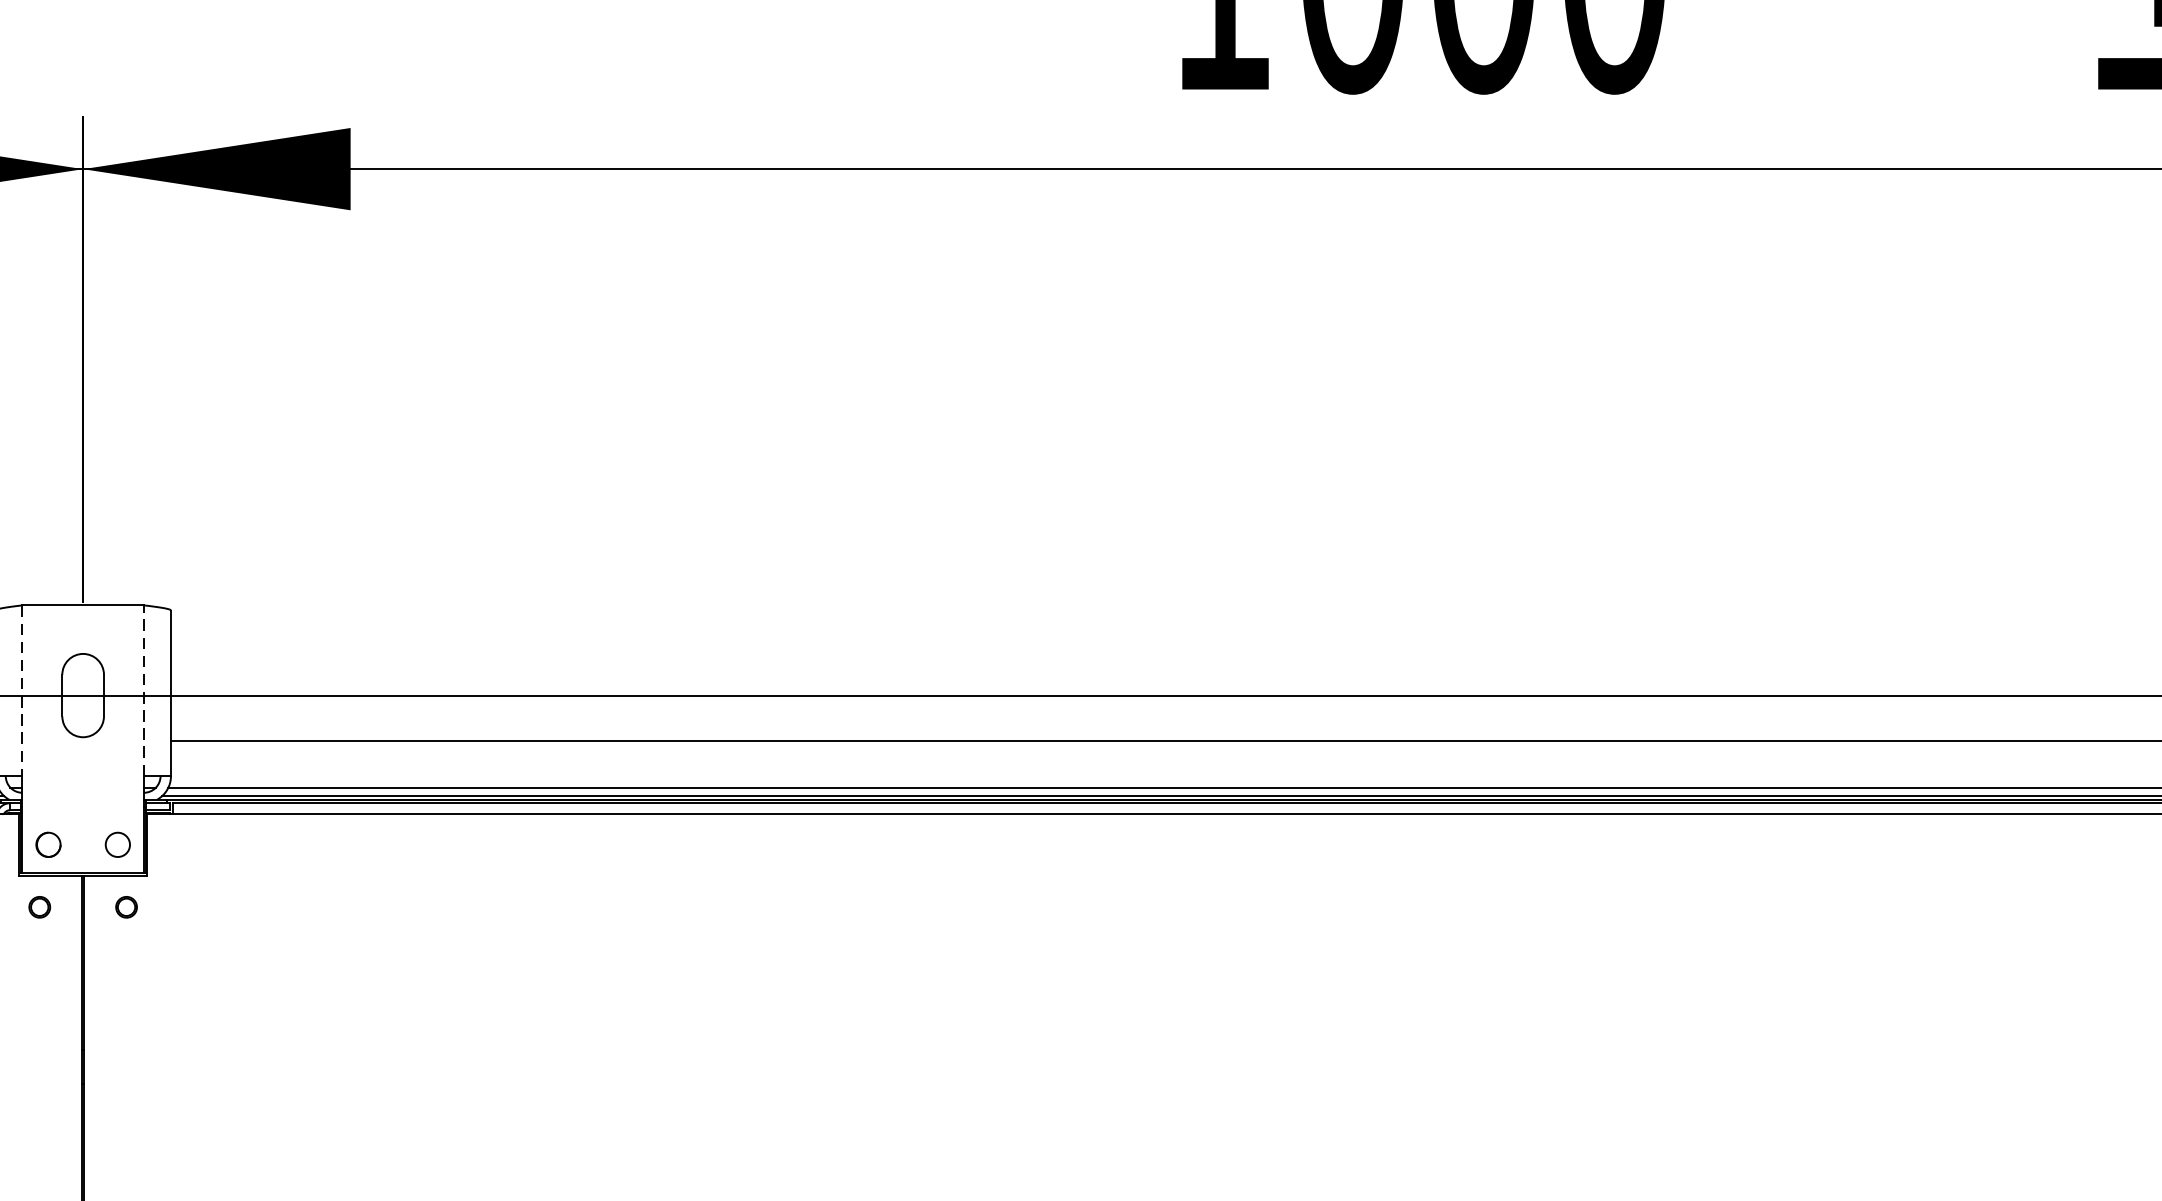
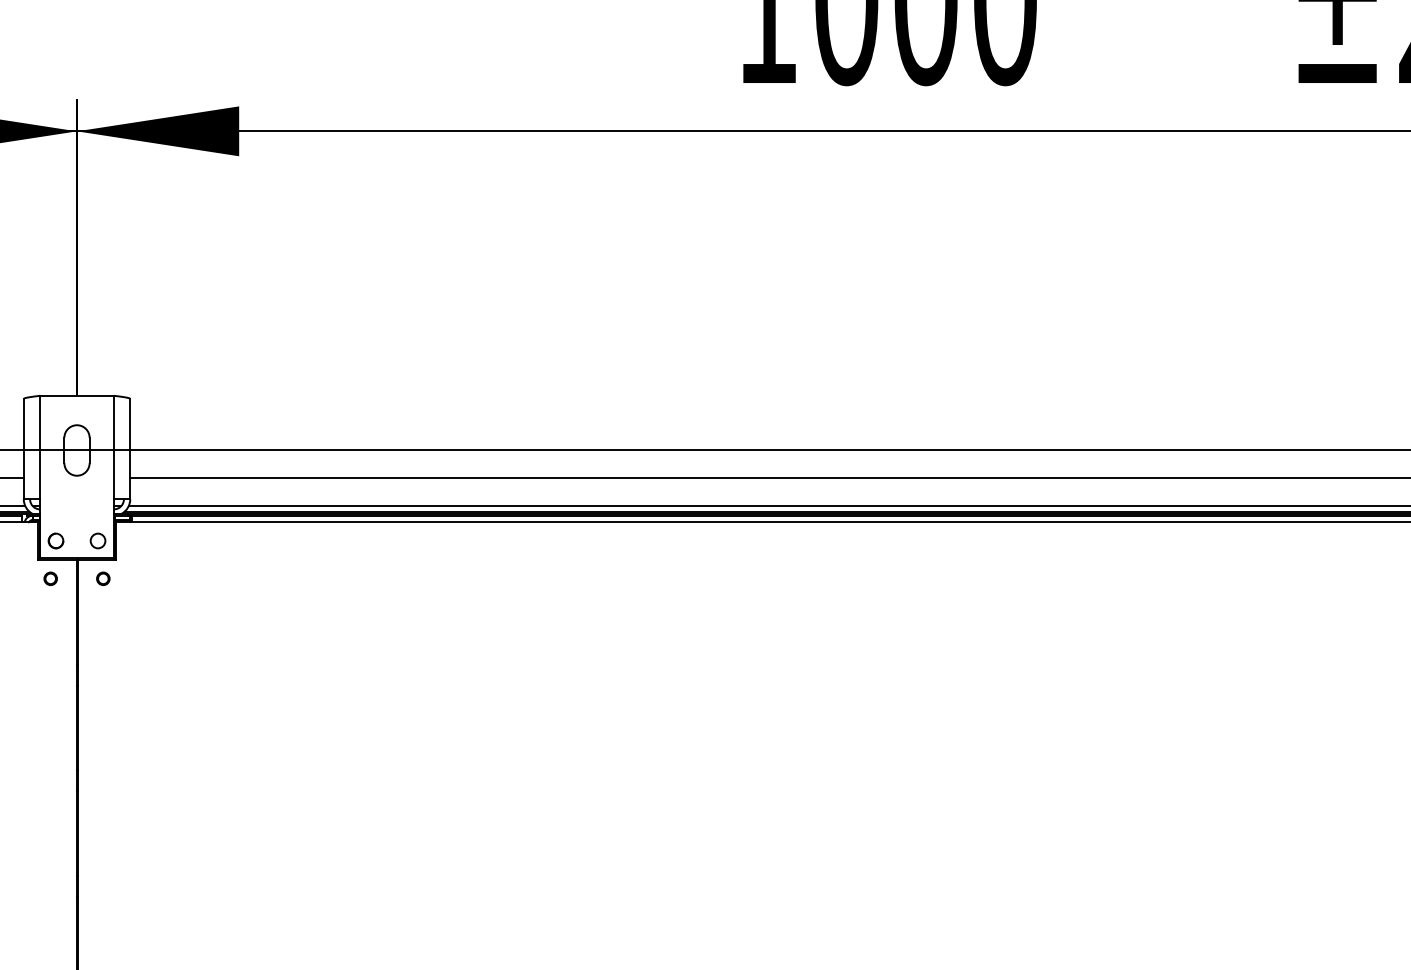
line: (22, 690) -> (40, 447), dashed -> solid
line: (143, 690) -> (113, 447), dashed -> solid

